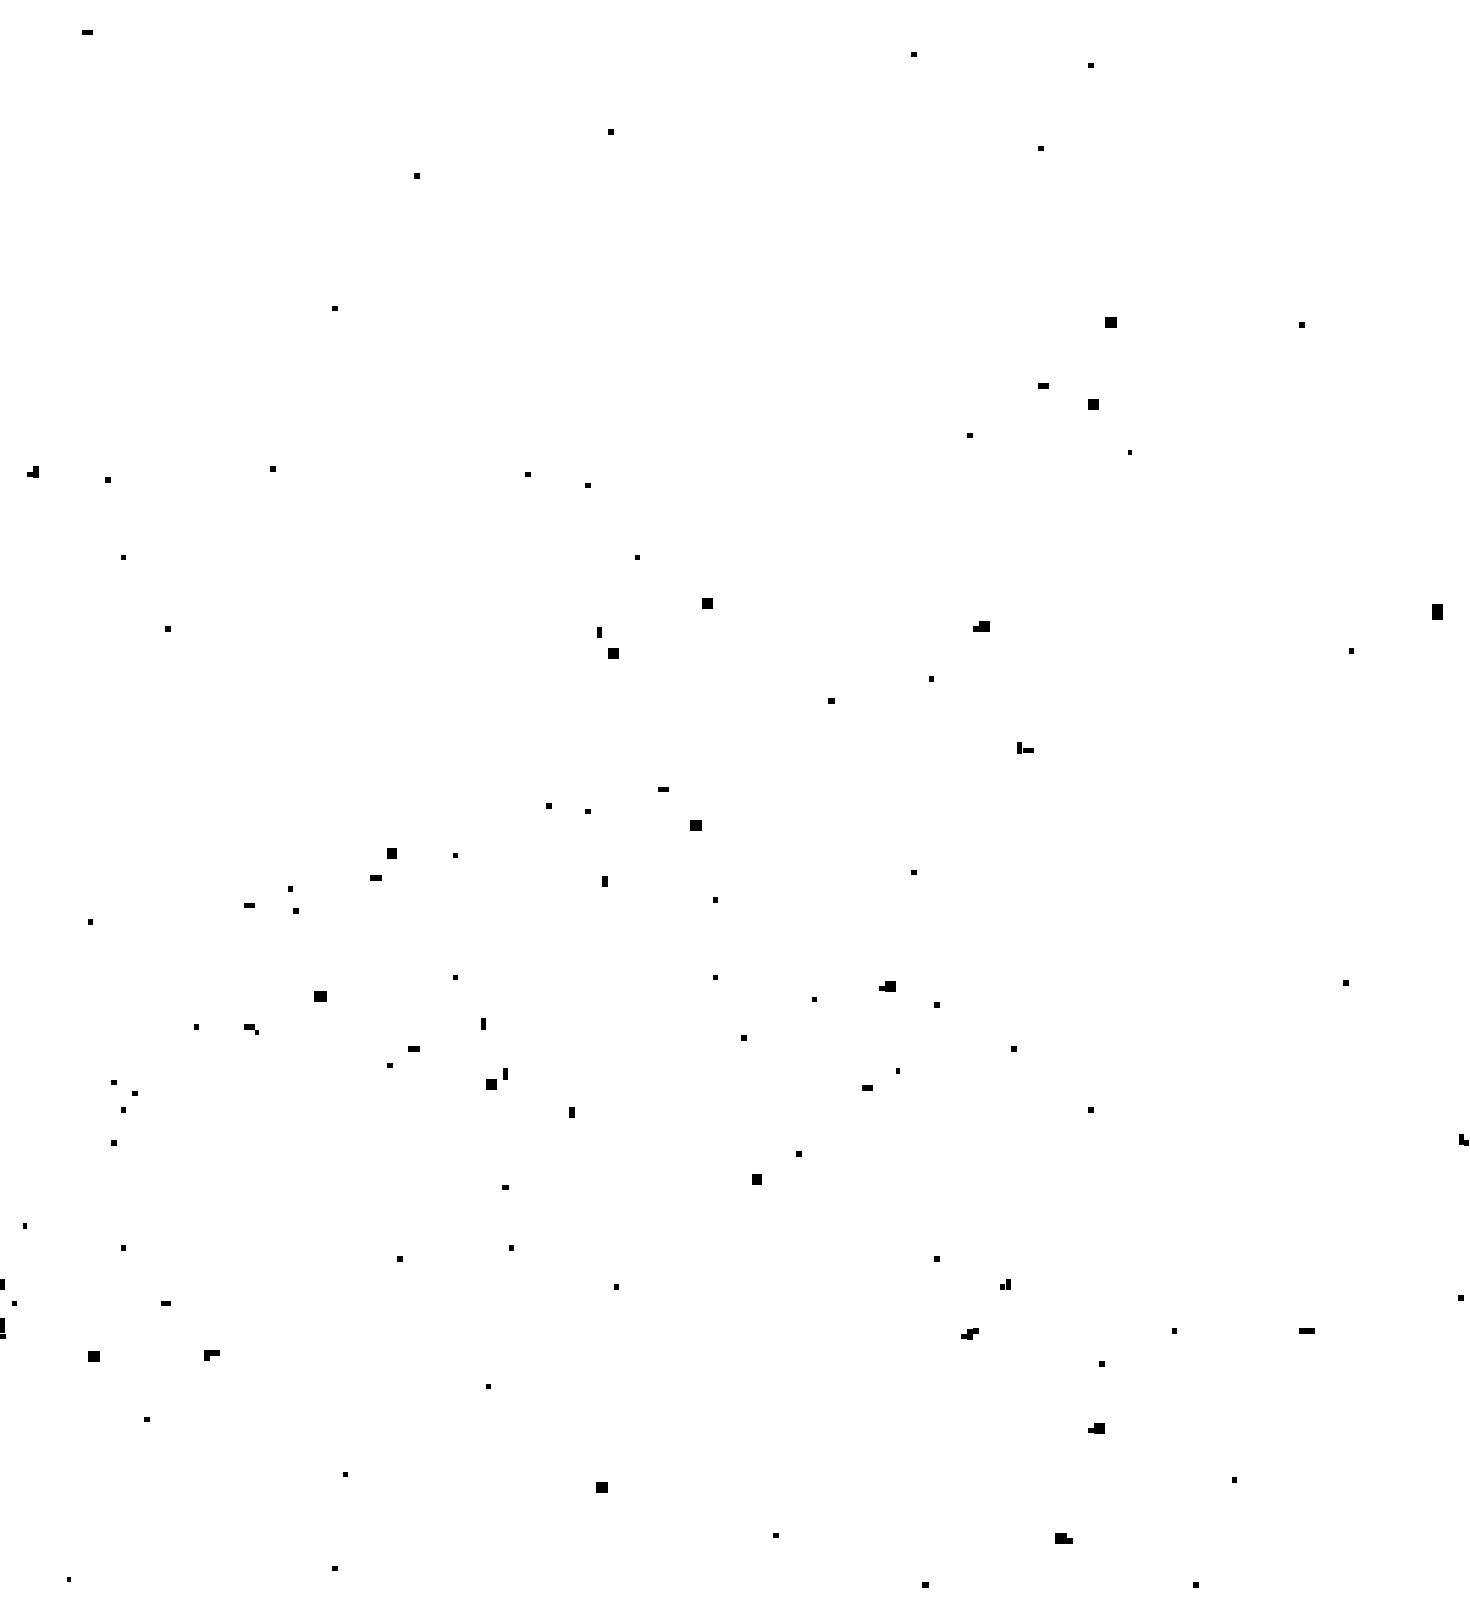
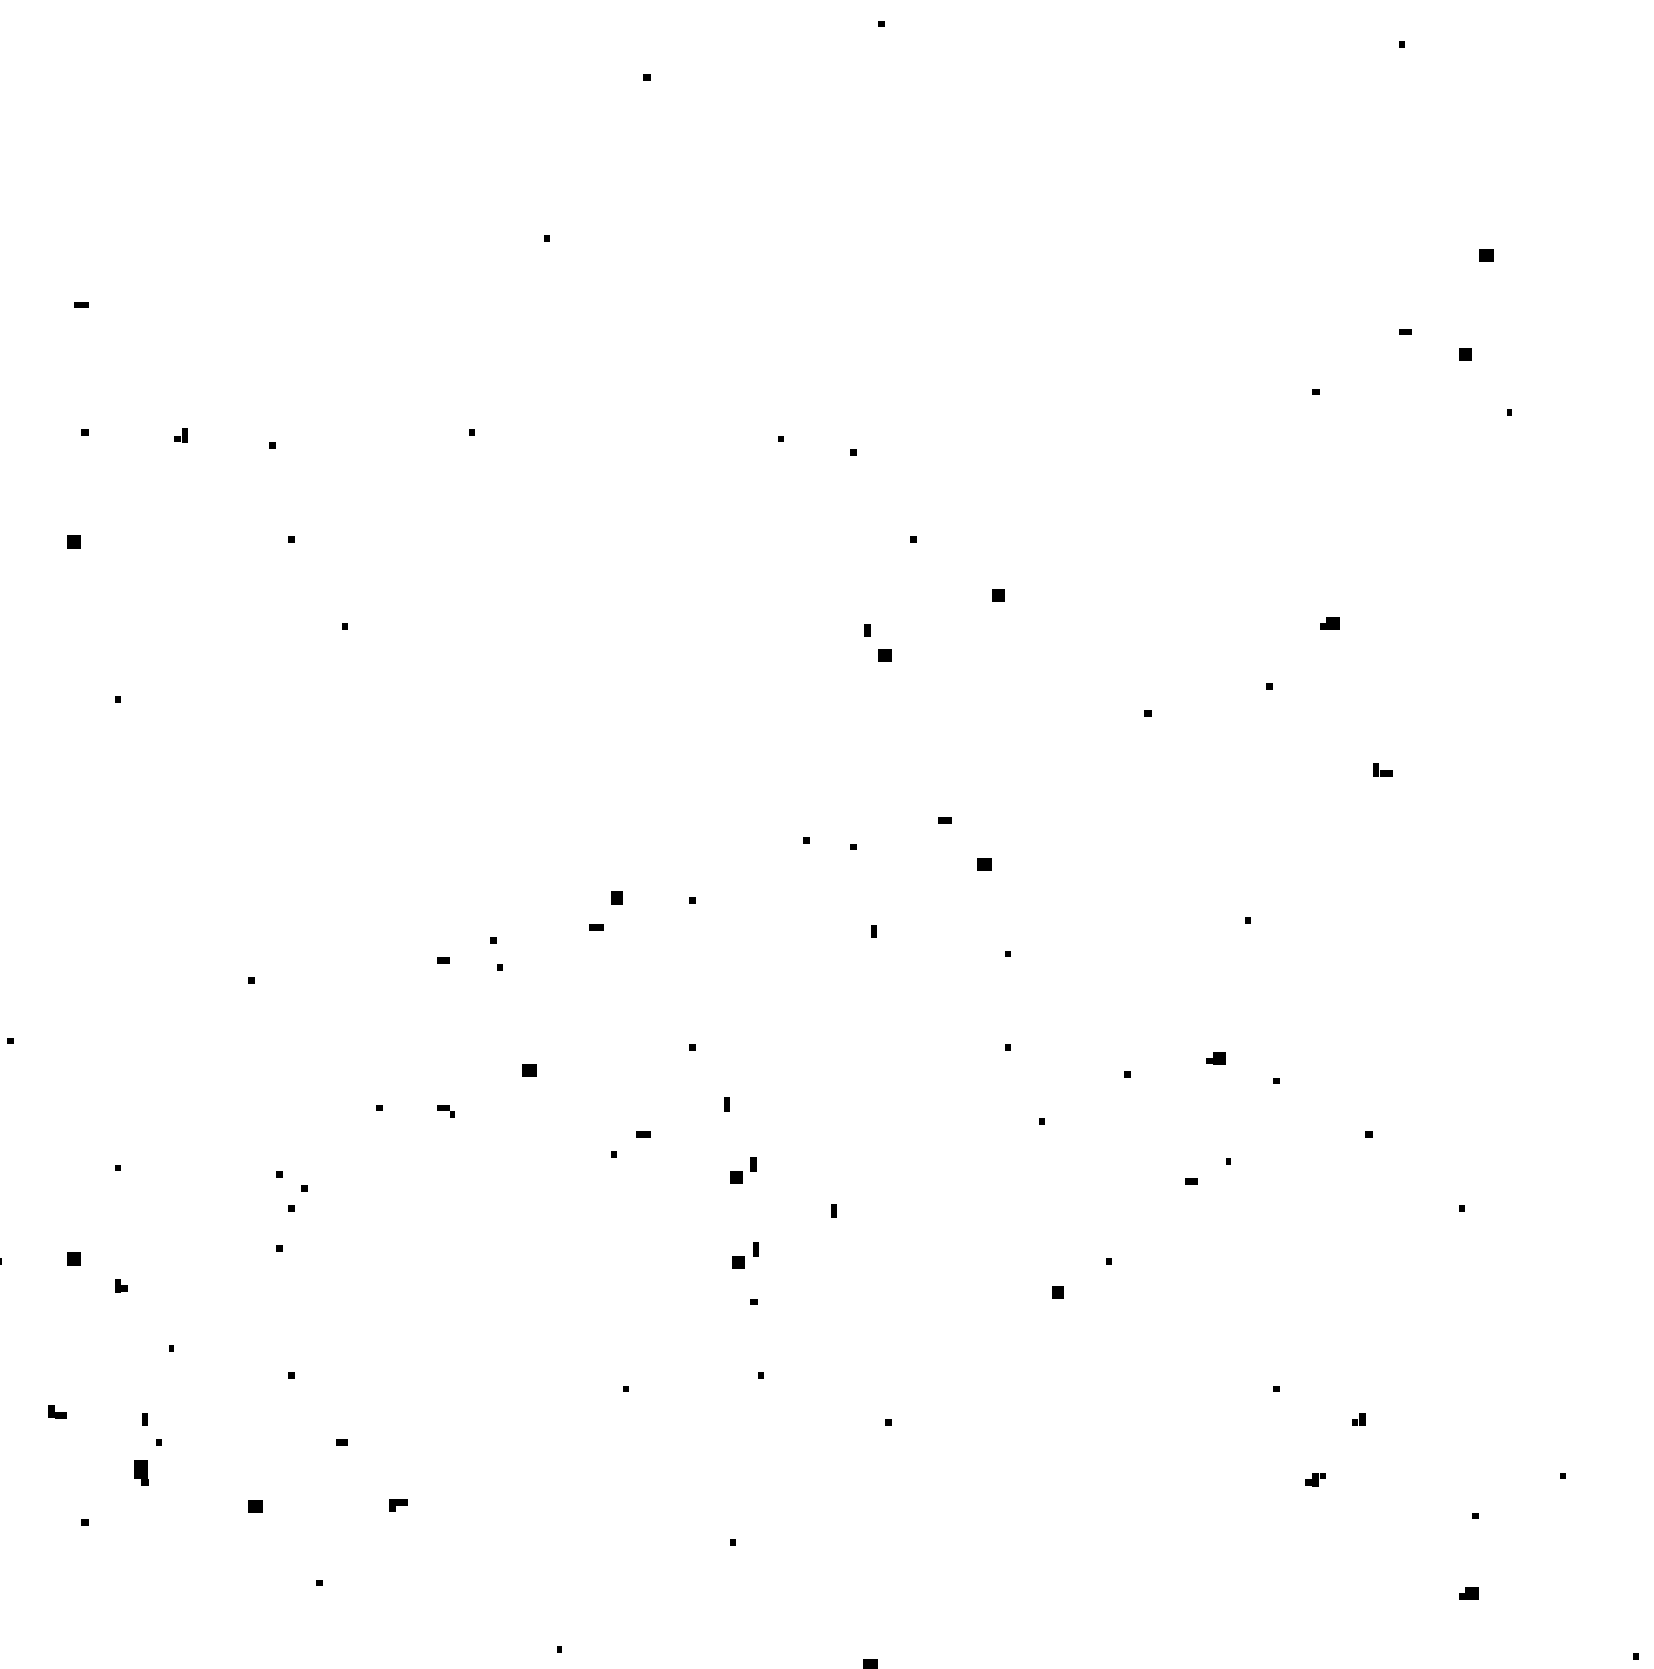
part: (498, 1148) -> (745, 1254), added

